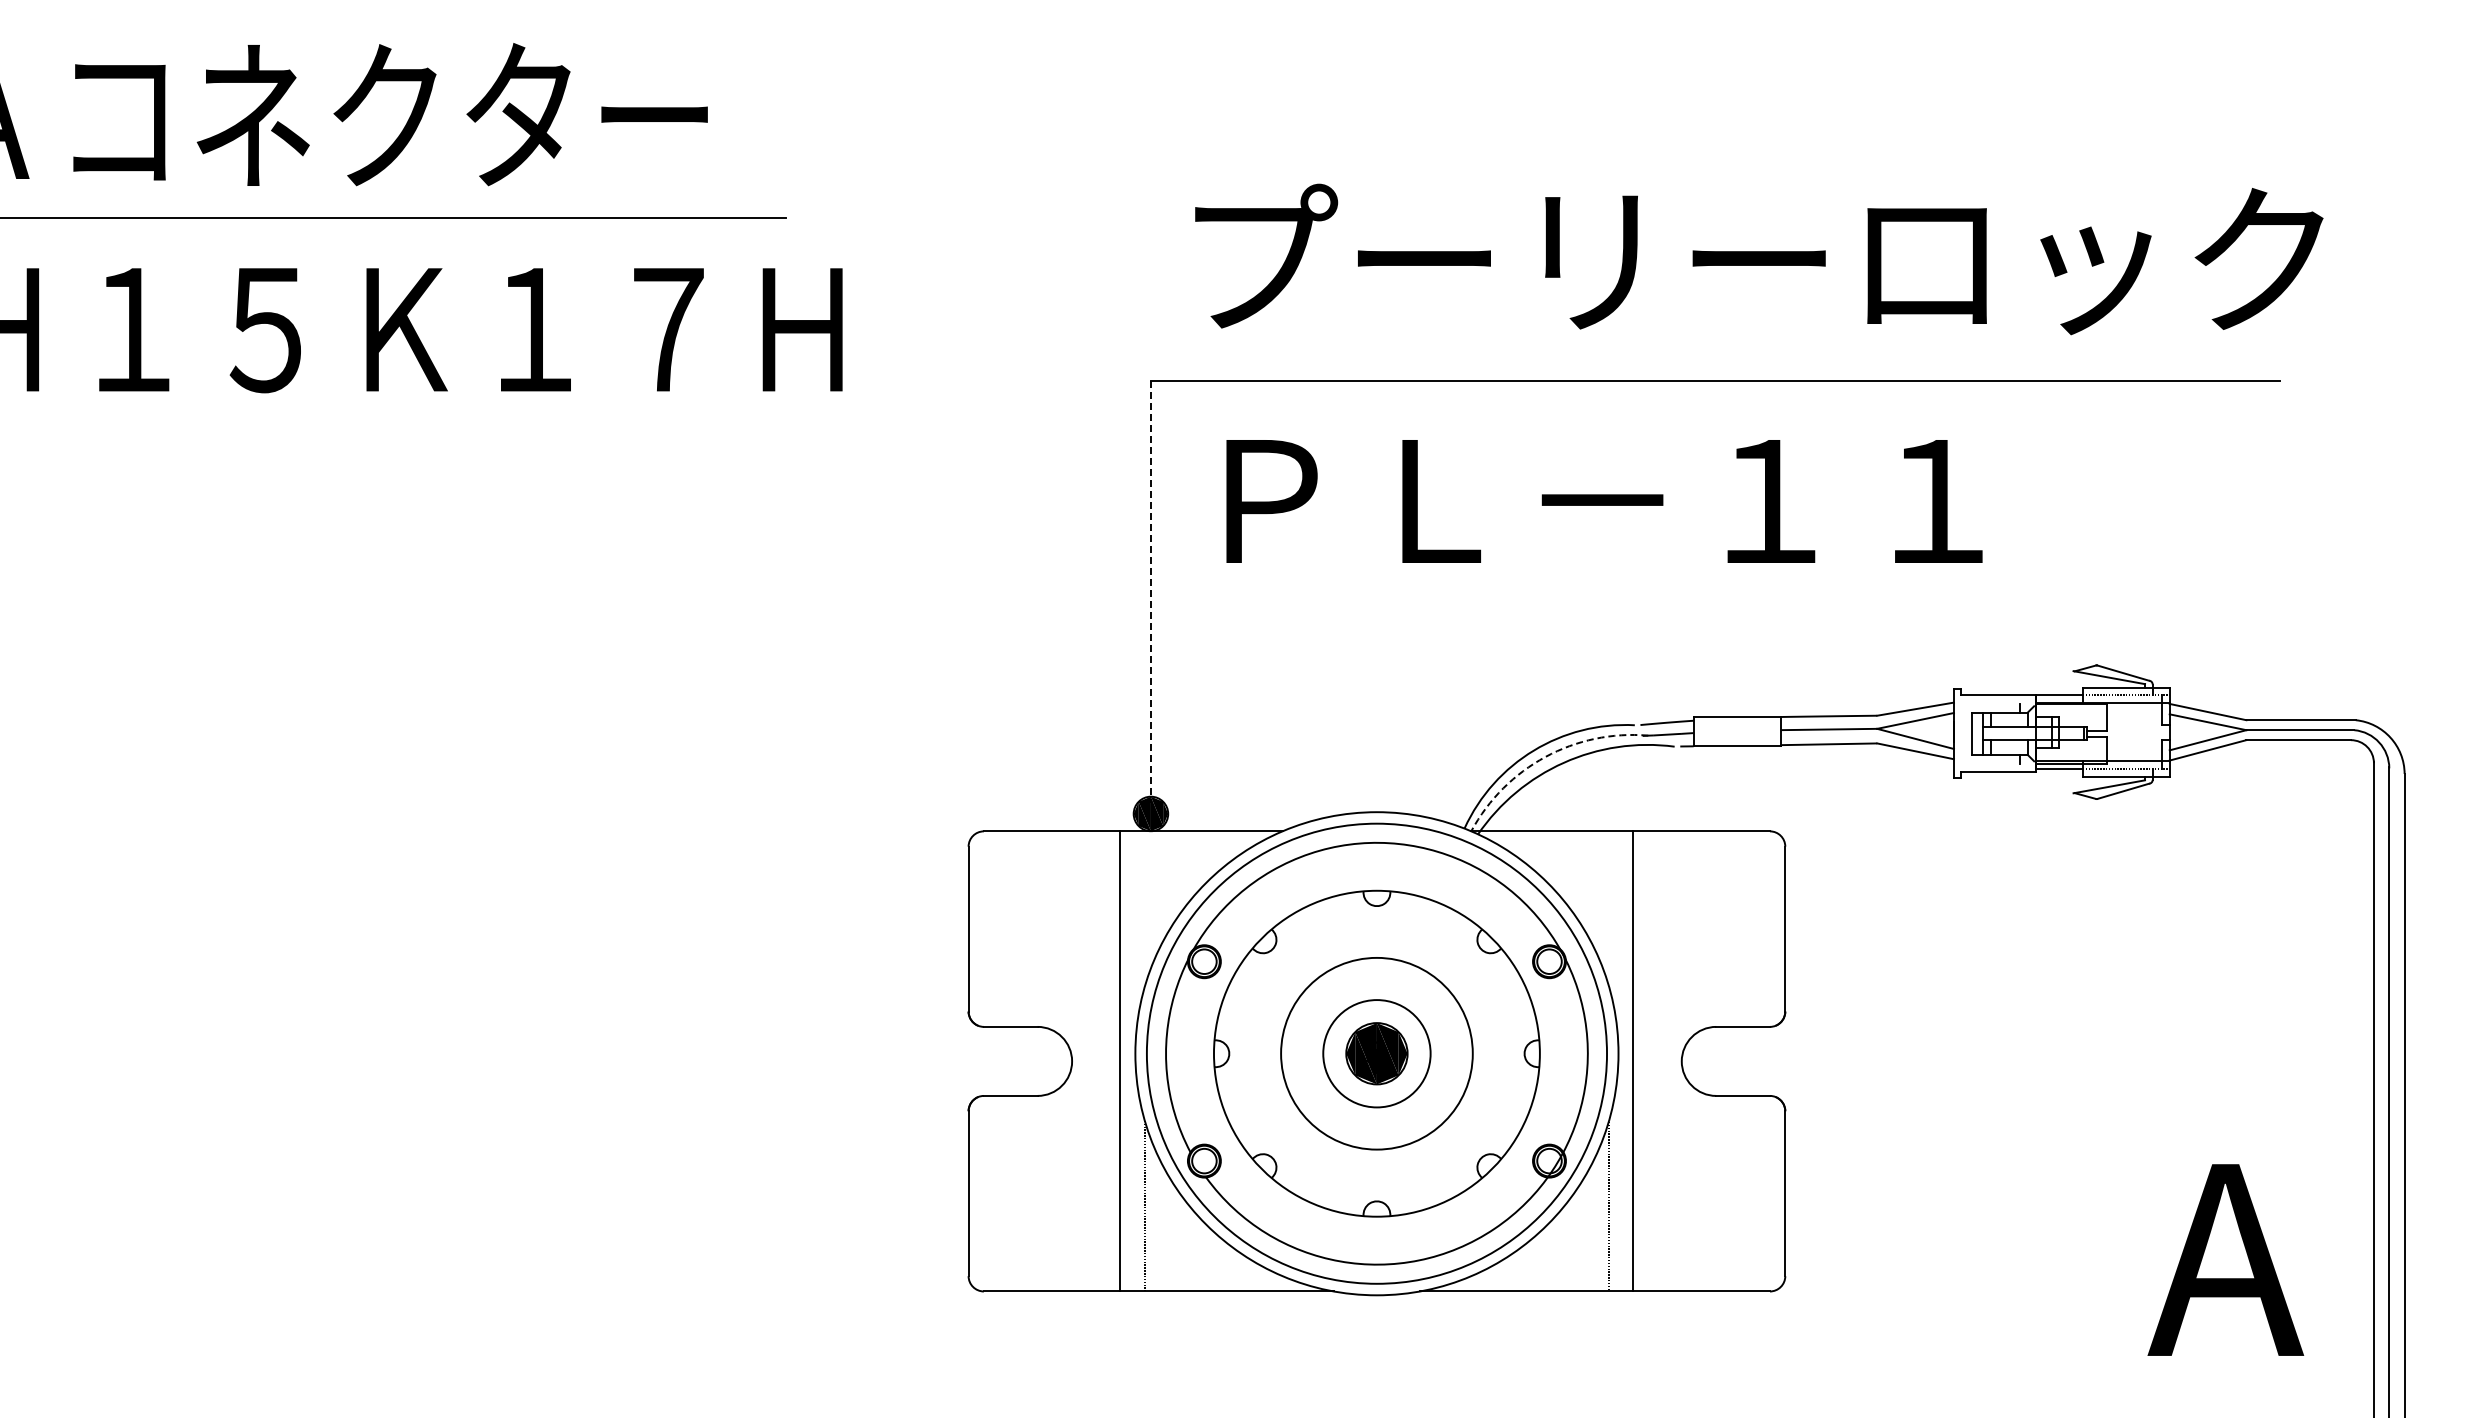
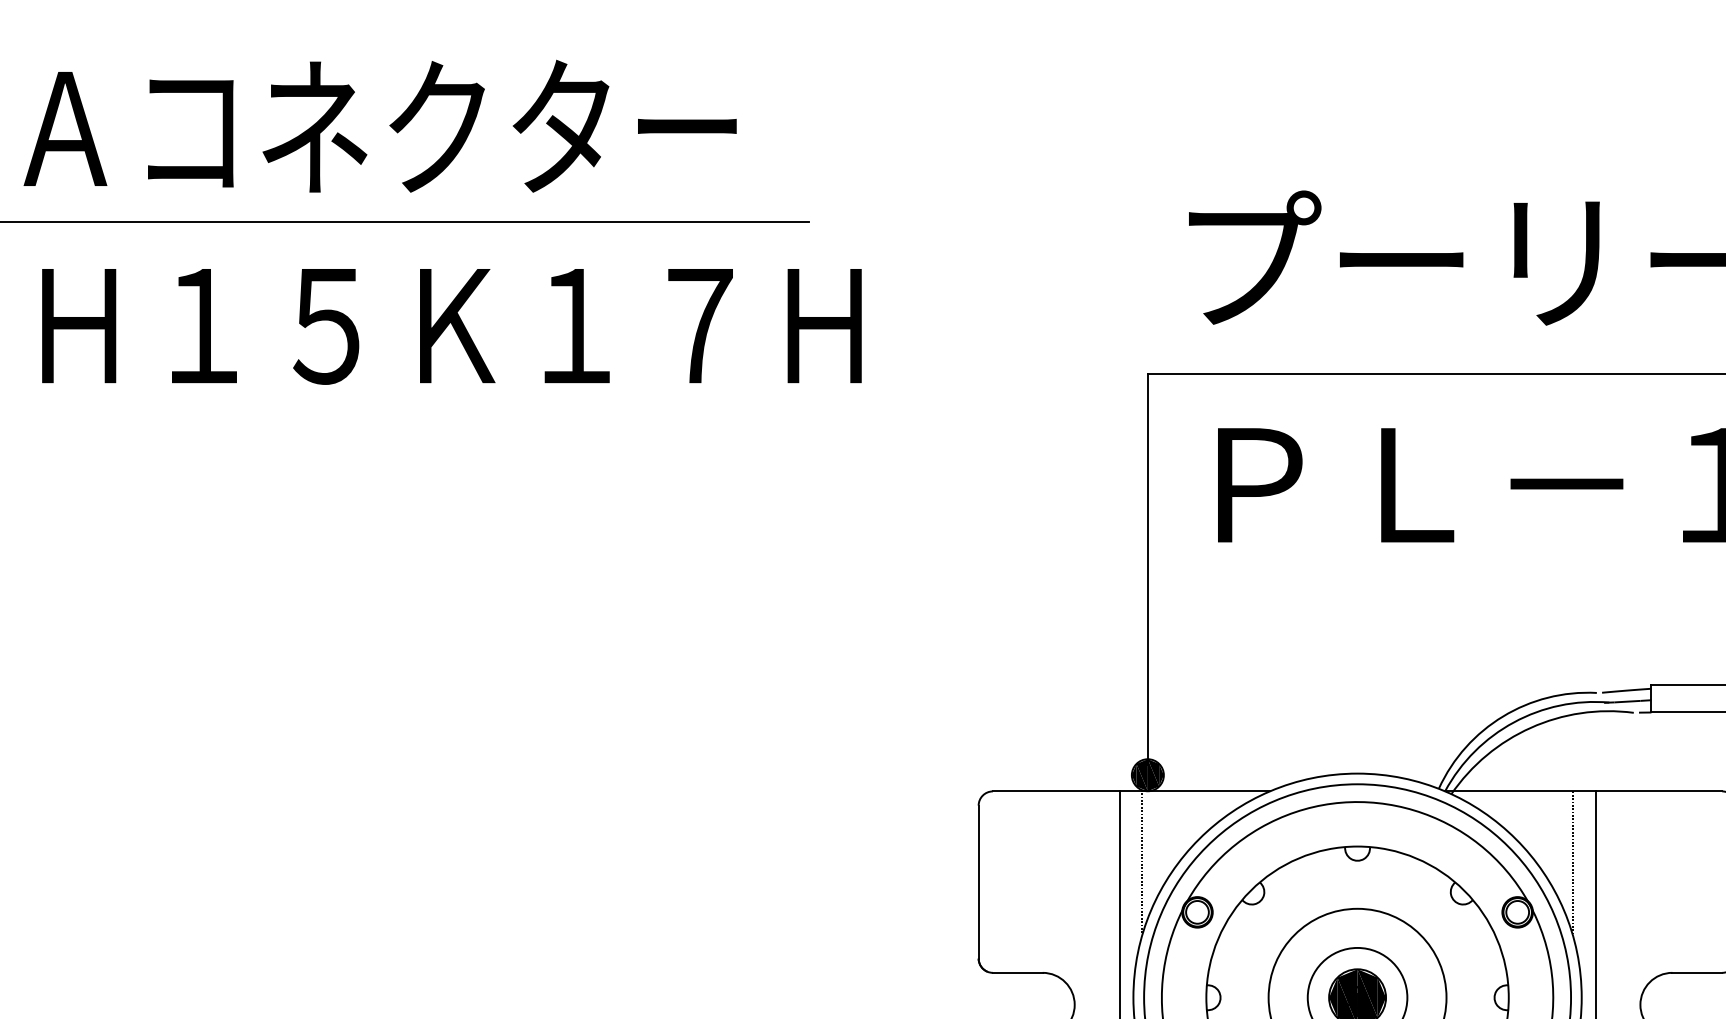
line: (1150, 592) -> (1147, 569), dashed -> solid
arc: (1545, 757) -> (1513, 722), dashed -> solid
line: (1144, 908) -> (1141, 862), added
line: (1608, 908) -> (1572, 862), added

